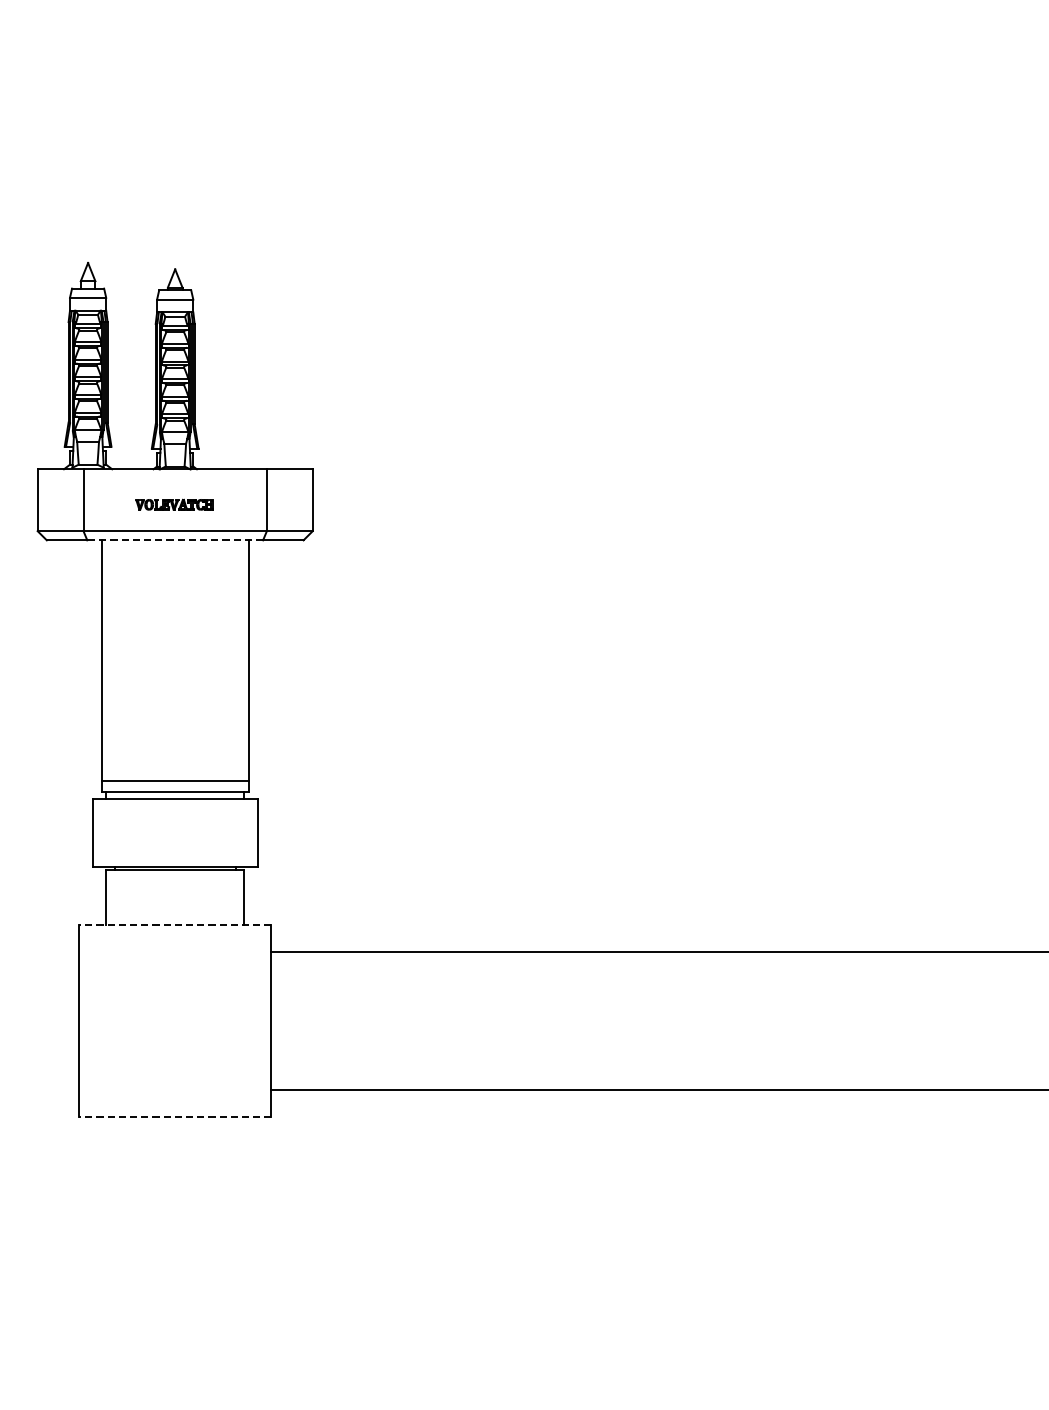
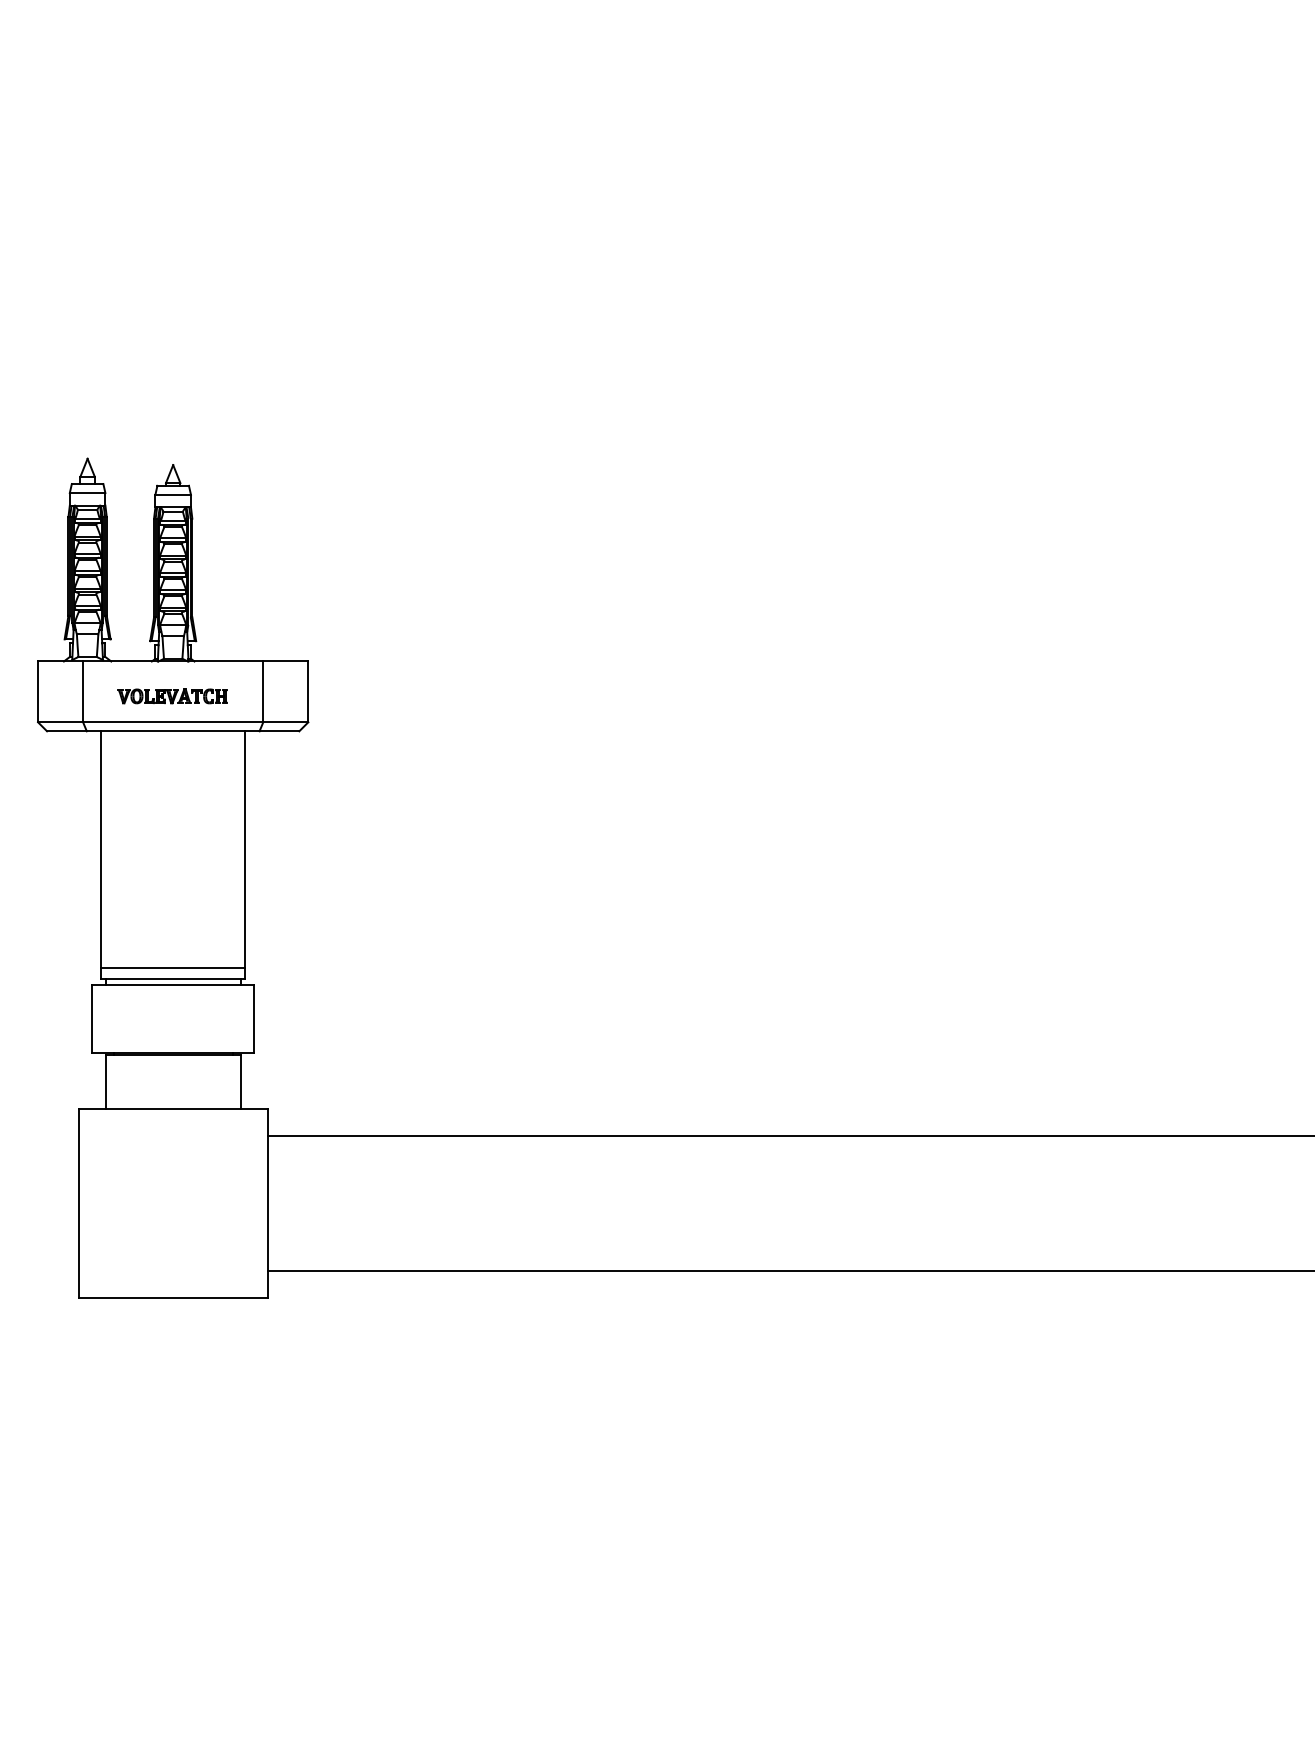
part: (174, 504) -> (172, 696), size x1.43
line: (174, 540) -> (172, 731), dashed -> solid
line: (175, 925) -> (173, 1109), dashed -> solid
line: (175, 1117) -> (173, 1298), dashed -> solid

